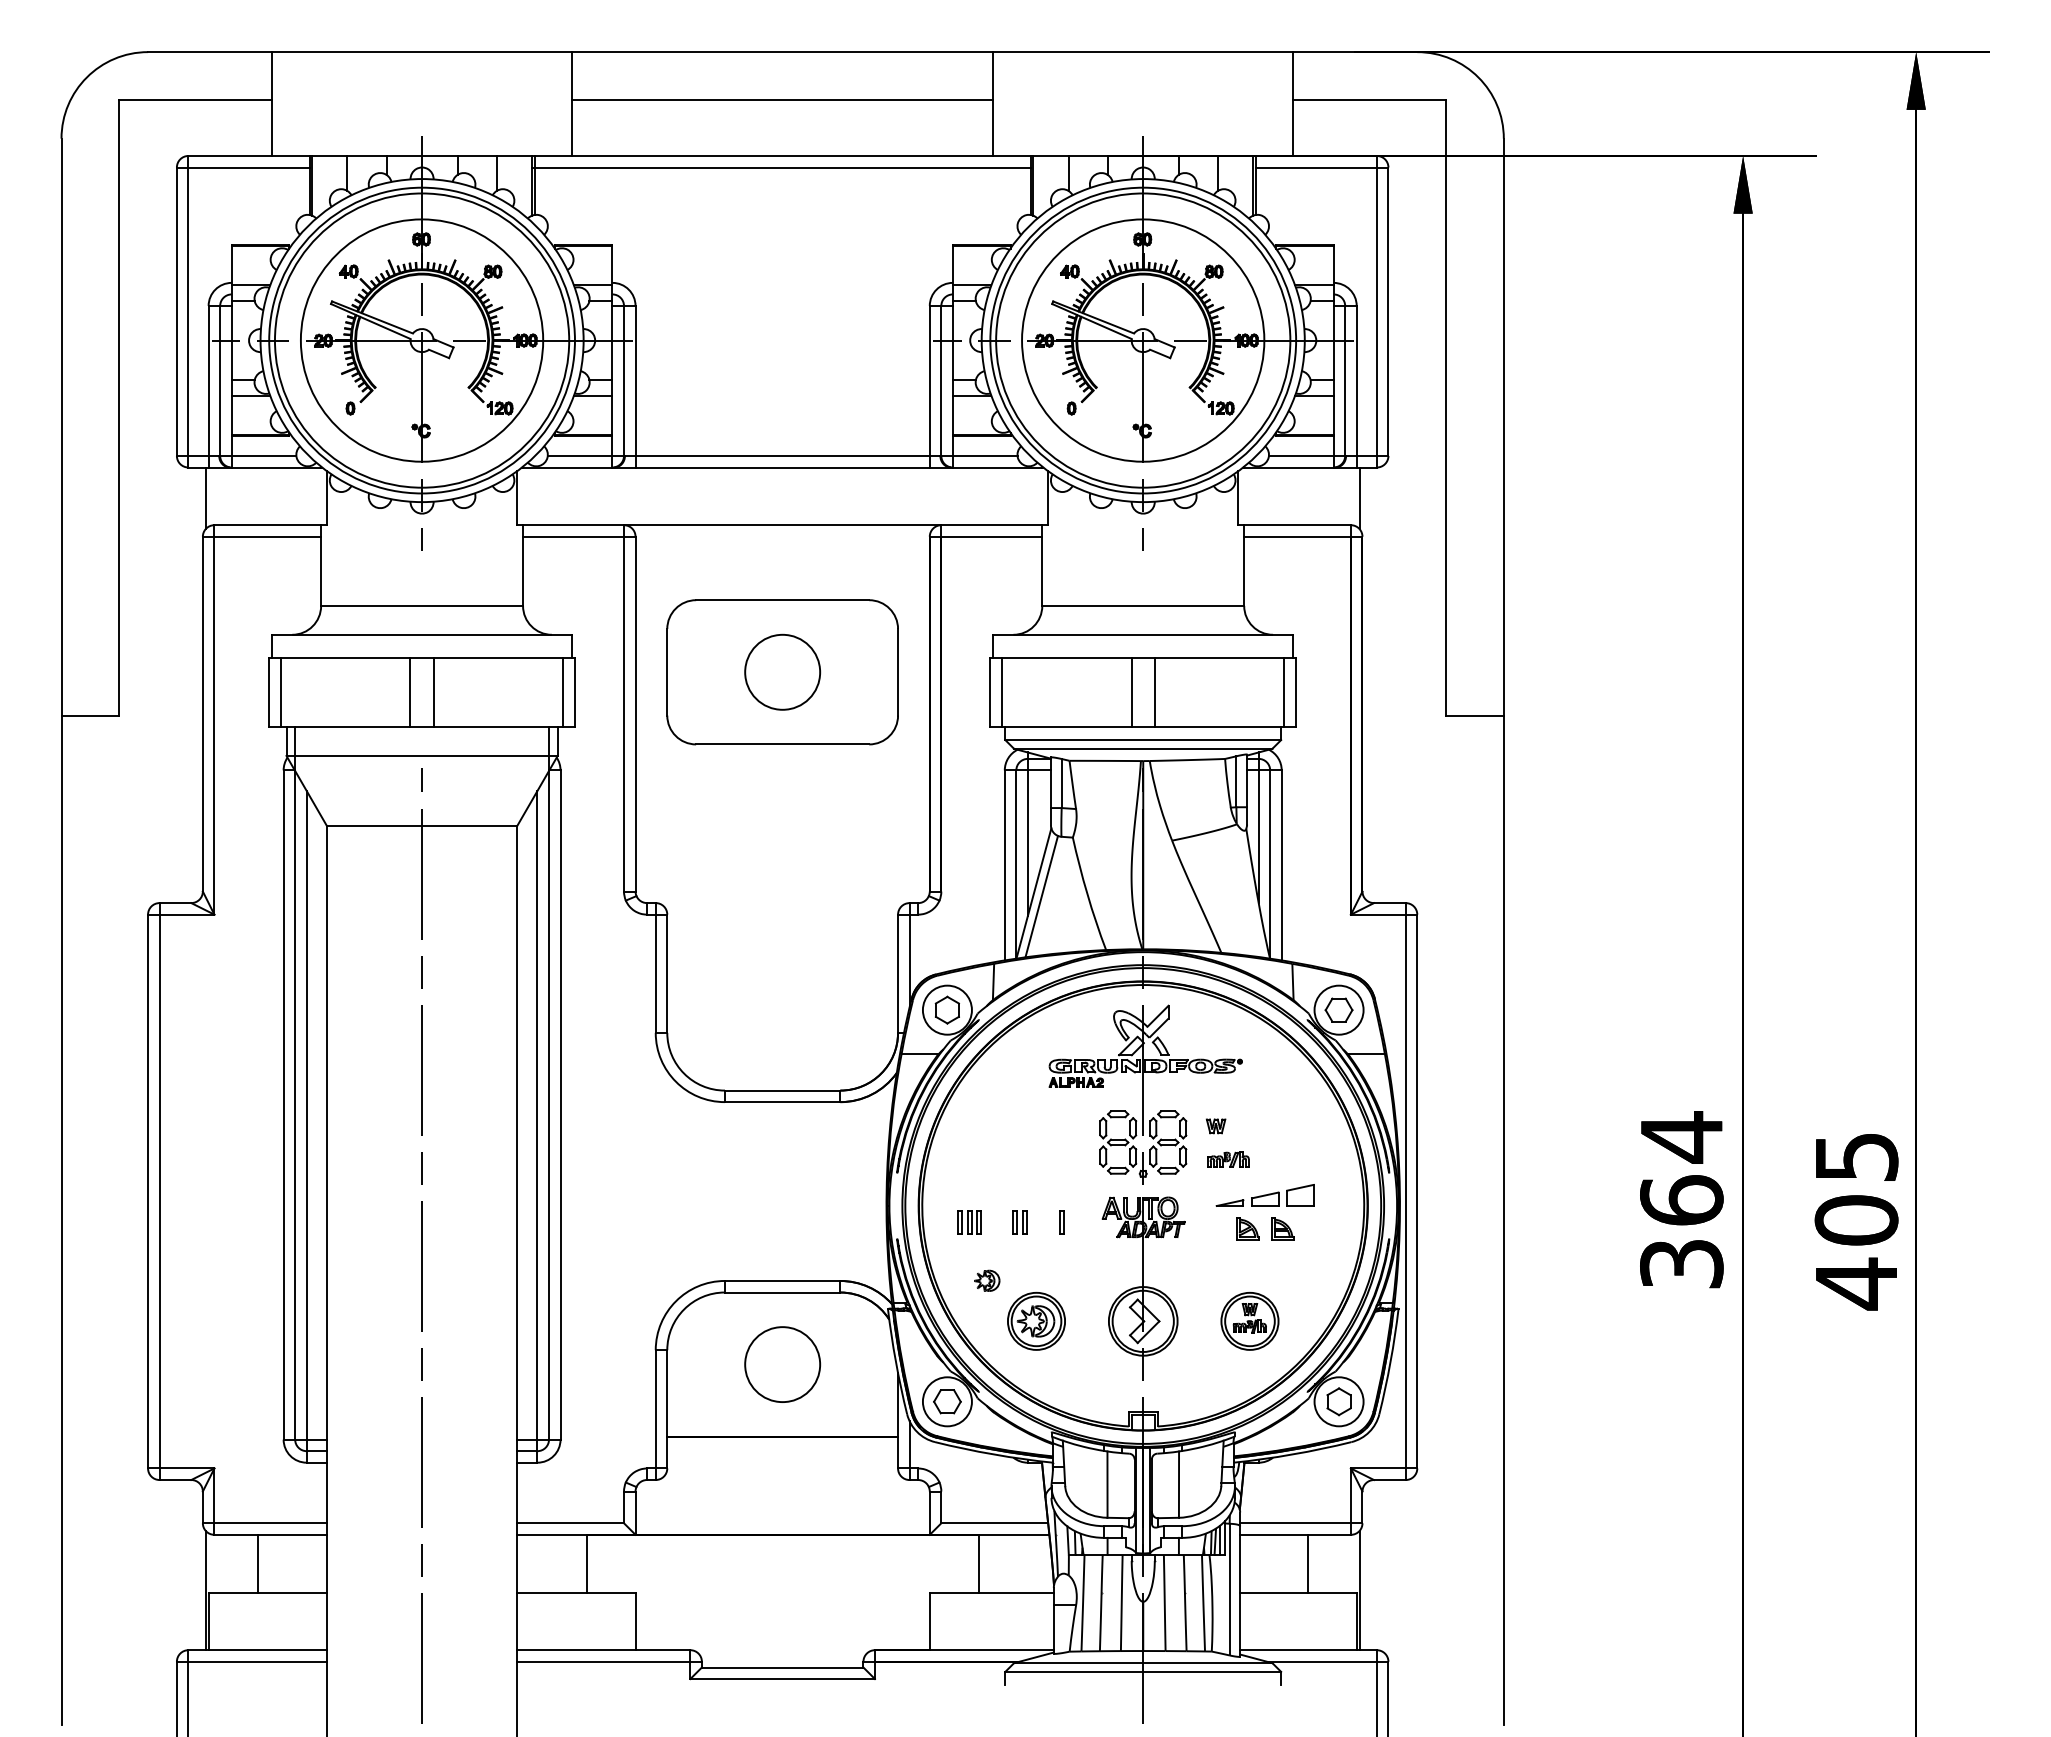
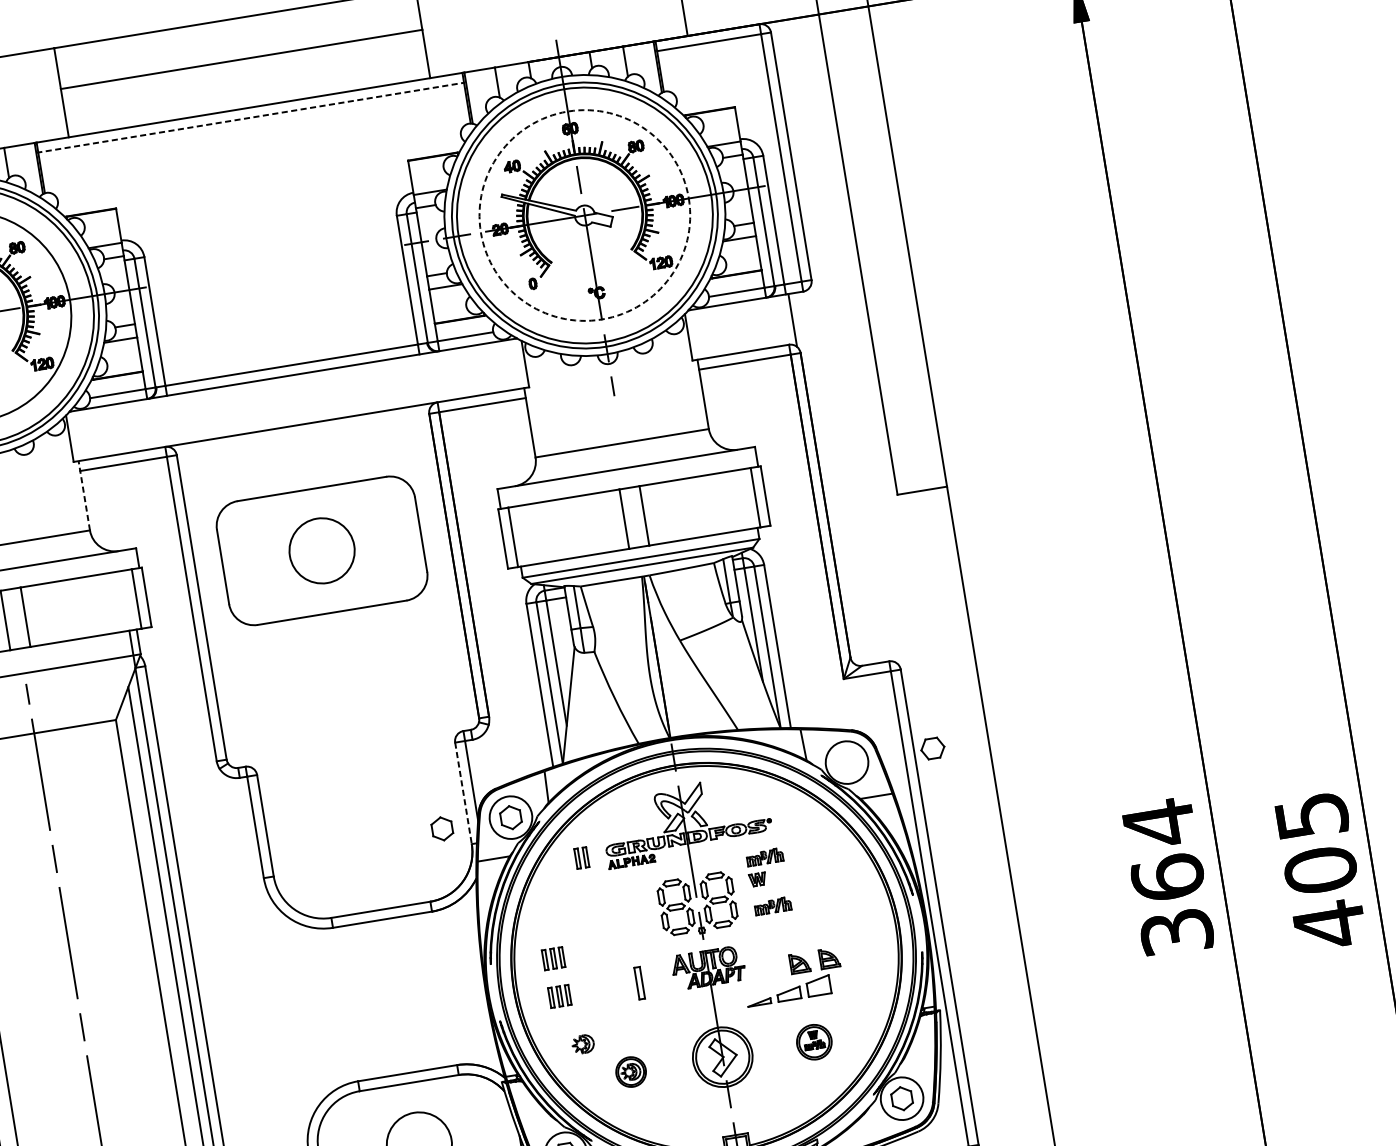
line: (782, 167) -> (251, 117), solid -> dashed
circle: (1143, 340) -> (585, 215), solid -> dashed
line: (523, 565) -> (84, 495), solid -> dashed
line: (1041, 896) -> (575, 706), removed
line: (898, 974) -> (463, 793), solid -> dashed
part: (866, 1009) -> (441, 828), added
part: (1338, 1009) -> (932, 748), moved
part: (1228, 1102) -> (765, 857), added
part: (969, 1178) -> (553, 959), added
part: (1264, 1195) -> (787, 991), moved
part: (1019, 1222) -> (581, 858), moved
part: (1061, 1222) -> (638, 983), size x1.6
part: (1036, 1320) -> (631, 1071), size x0.6
part: (1249, 1321) -> (813, 1042), size x0.7

